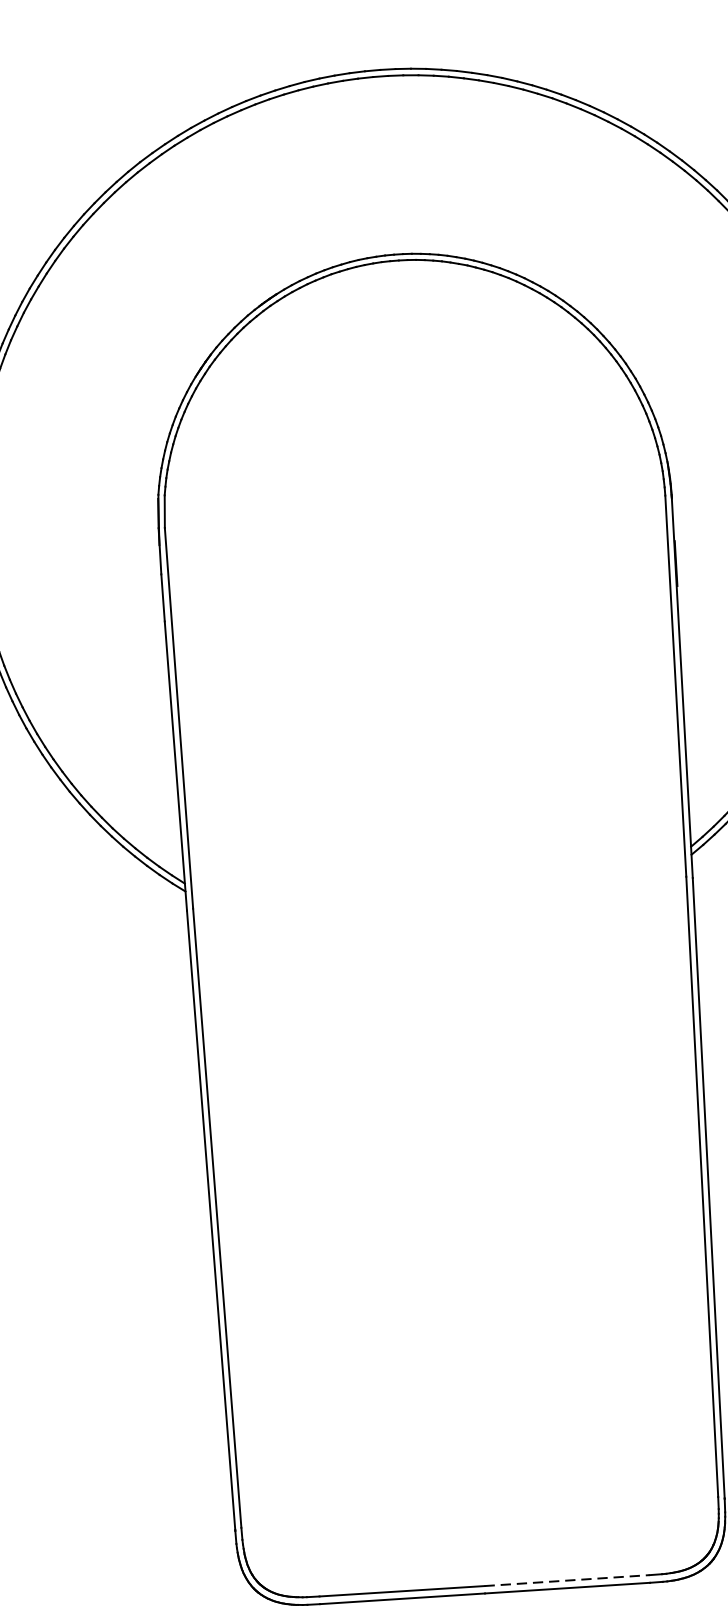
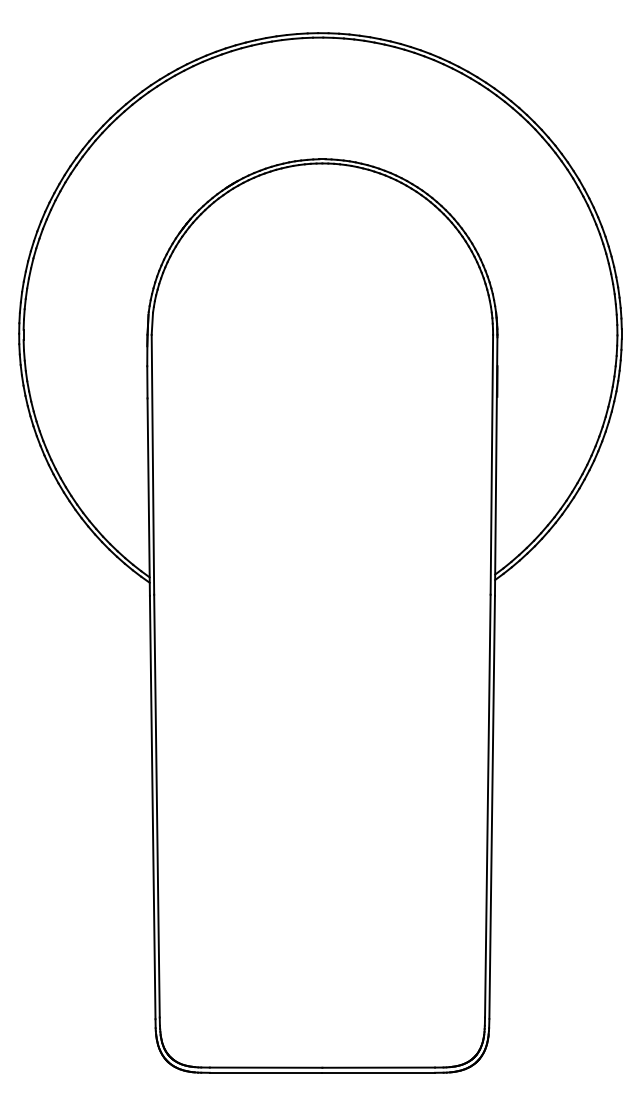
line: (568, 1580) -> (379, 1067), dashed -> solid

